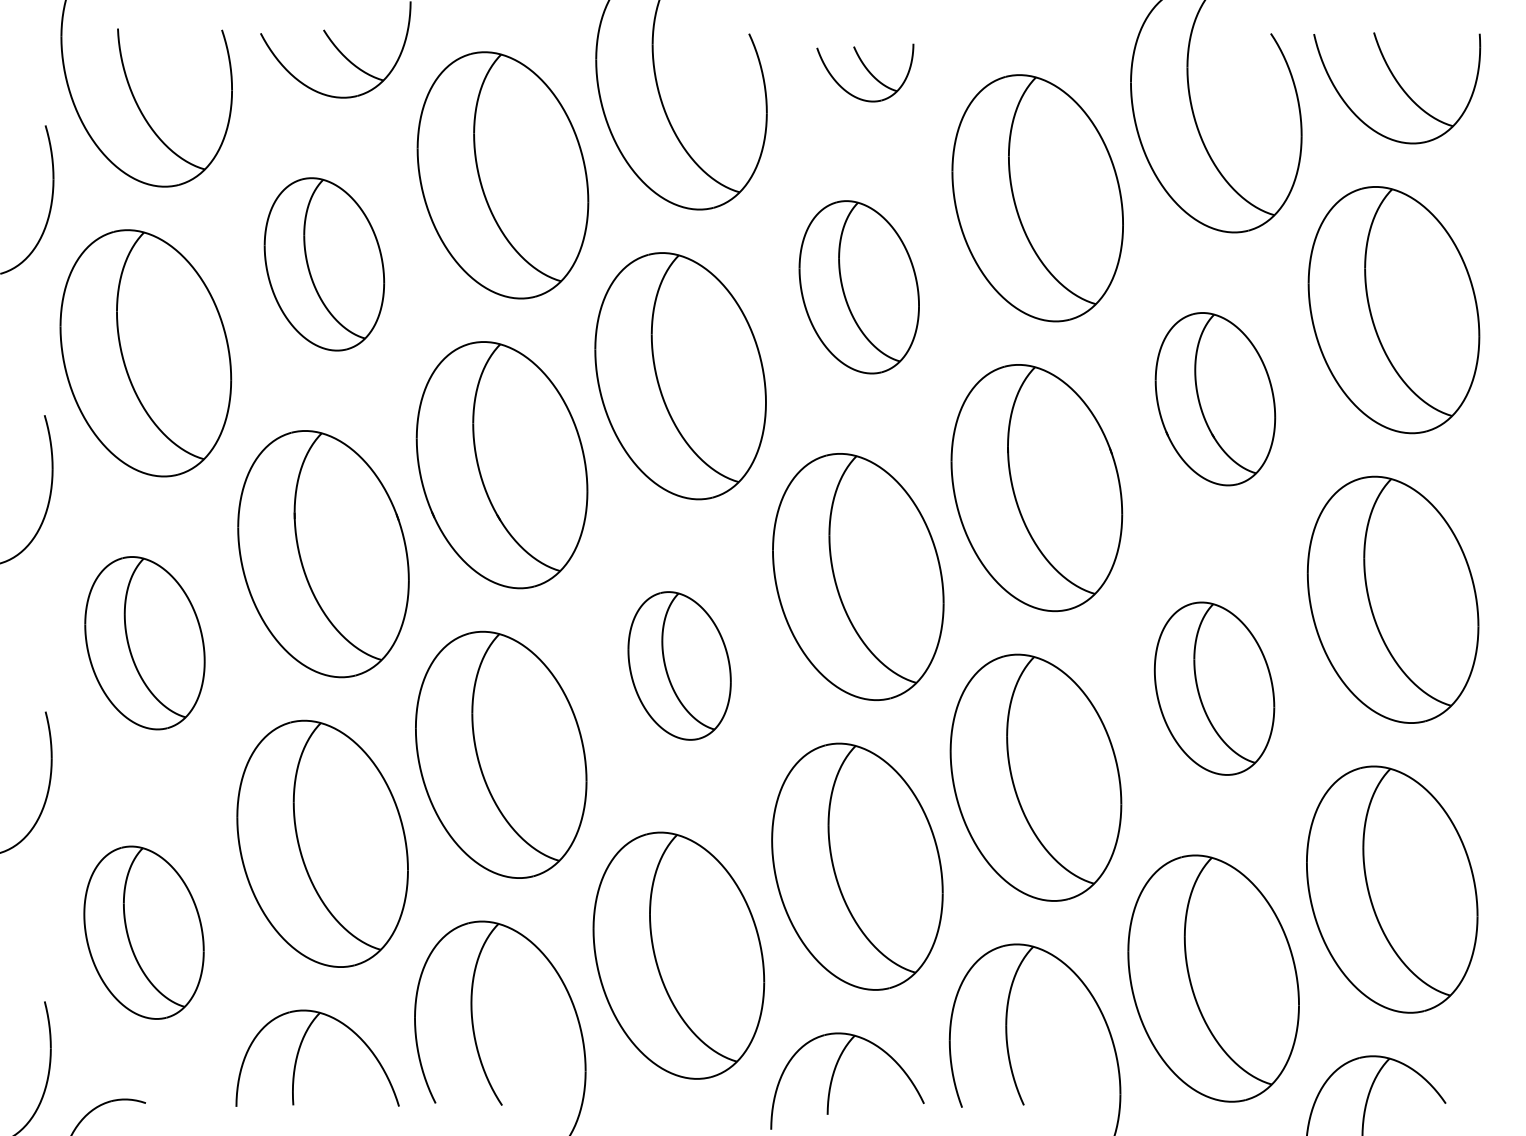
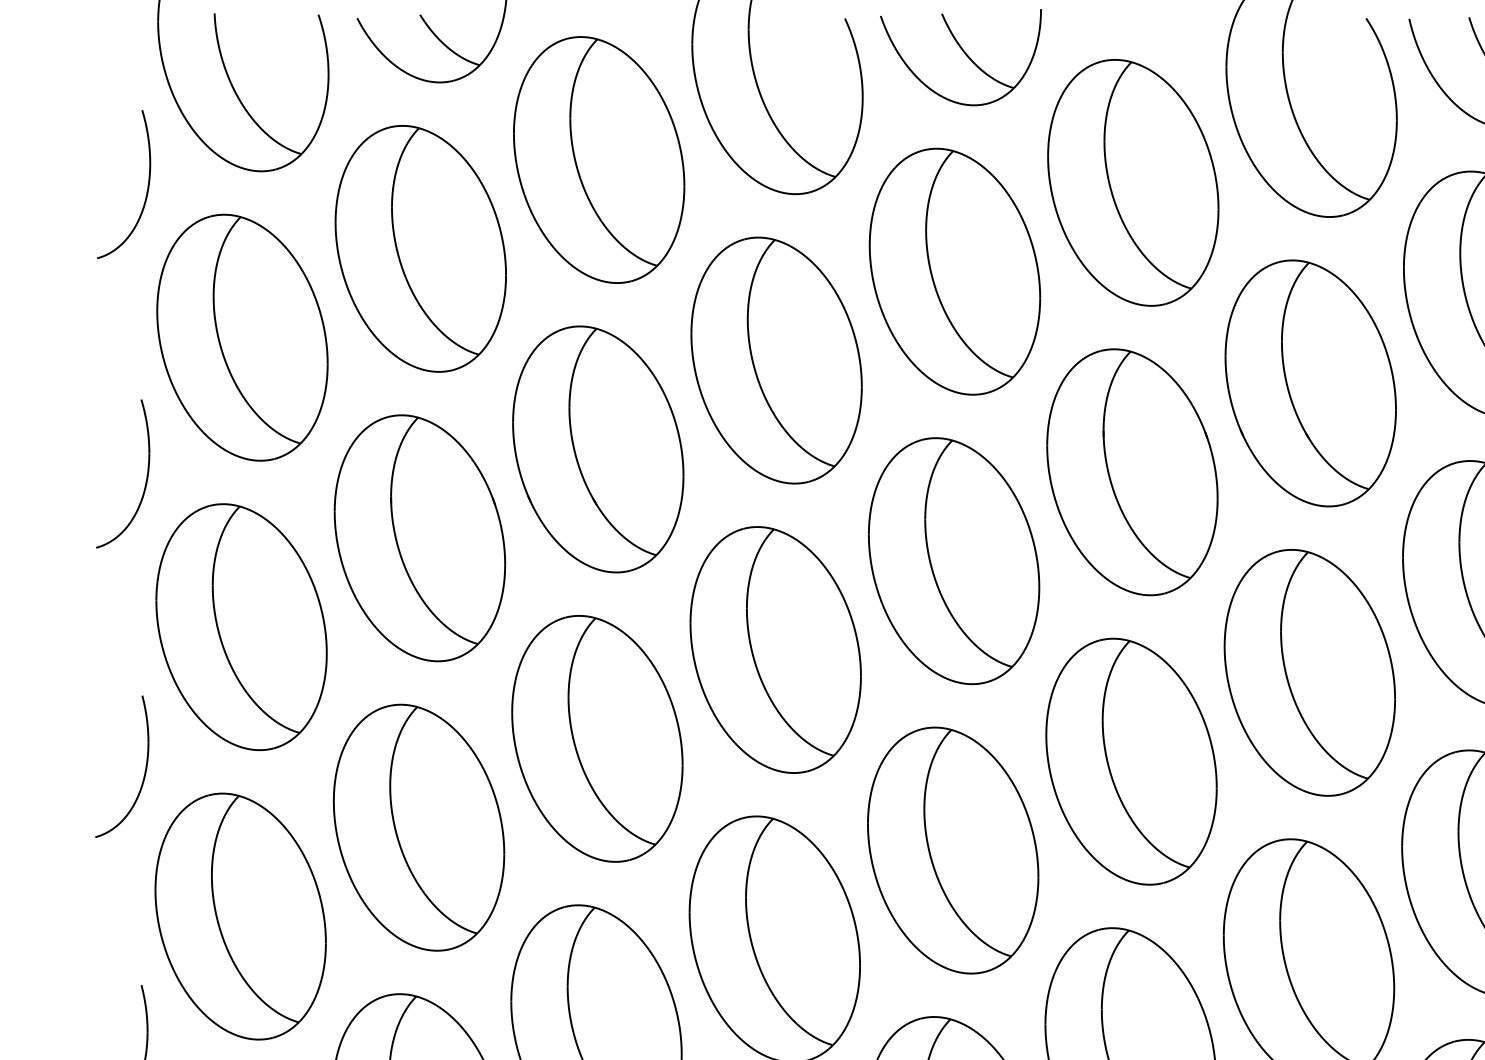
part: (865, 72) -> (961, 57), size x1.67
part: (324, 264) -> (420, 249), size x1.43
part: (859, 287) -> (955, 271), size x1.43
part: (1215, 399) -> (1310, 383), size x1.43
part: (144, 643) -> (241, 627), size x1.43
part: (679, 665) -> (775, 649), size x1.67
part: (1214, 688) -> (1309, 672), size x1.43
part: (143, 932) -> (240, 916), size x1.43

